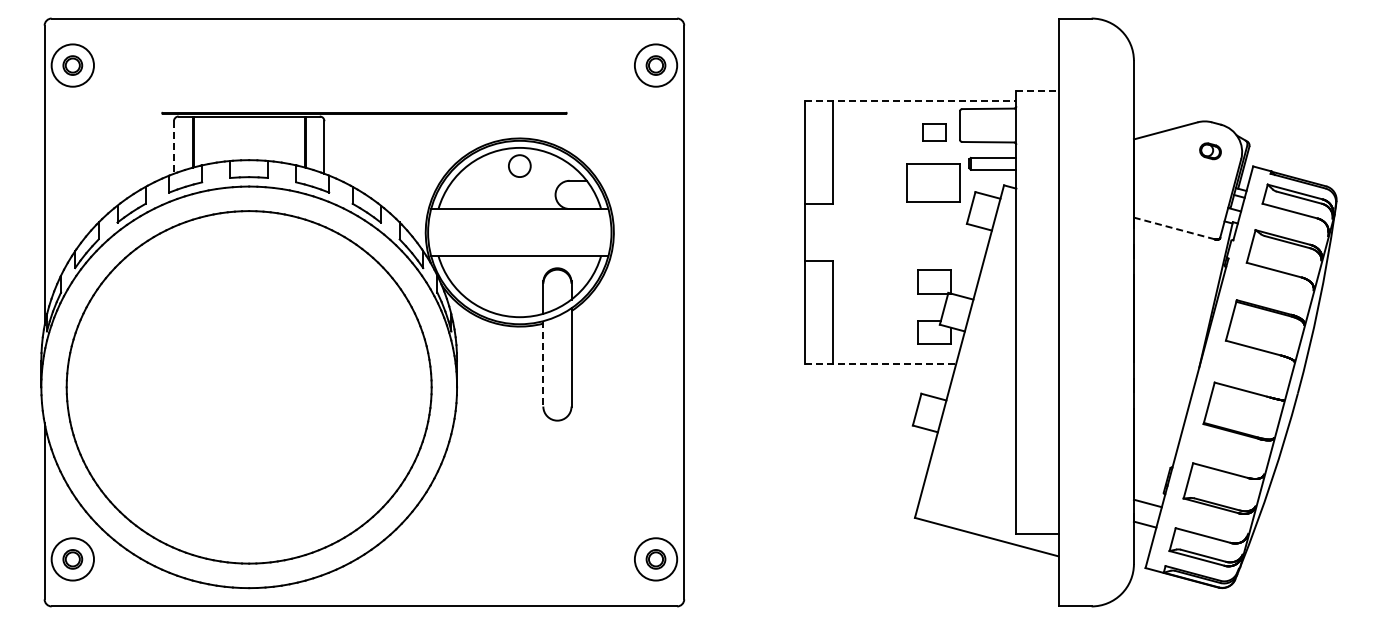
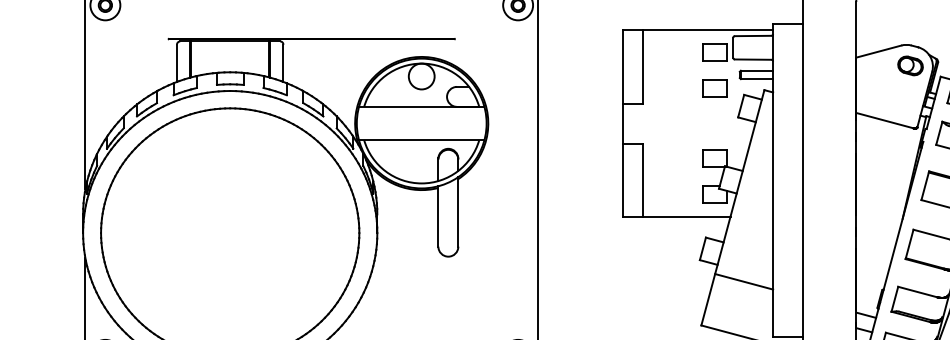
line: (1038, 91) -> (788, 23), dashed -> solid
line: (910, 100) -> (698, 30), dashed -> solid
part: (934, 132) -> (715, 52), size x1.43
line: (173, 147) -> (176, 63), dashed -> solid
part: (1210, 151) -> (910, 66), size x1.67
circle: (519, 165) -> (421, 76), size x1.67
part: (934, 182) -> (715, 88), size x0.62
line: (1174, 228) -> (885, 120), dashed -> solid
line: (543, 363) -> (438, 216), dashed -> solid
line: (880, 364) -> (676, 216), dashed -> solid
line: (975, 456) -> (744, 282), added

